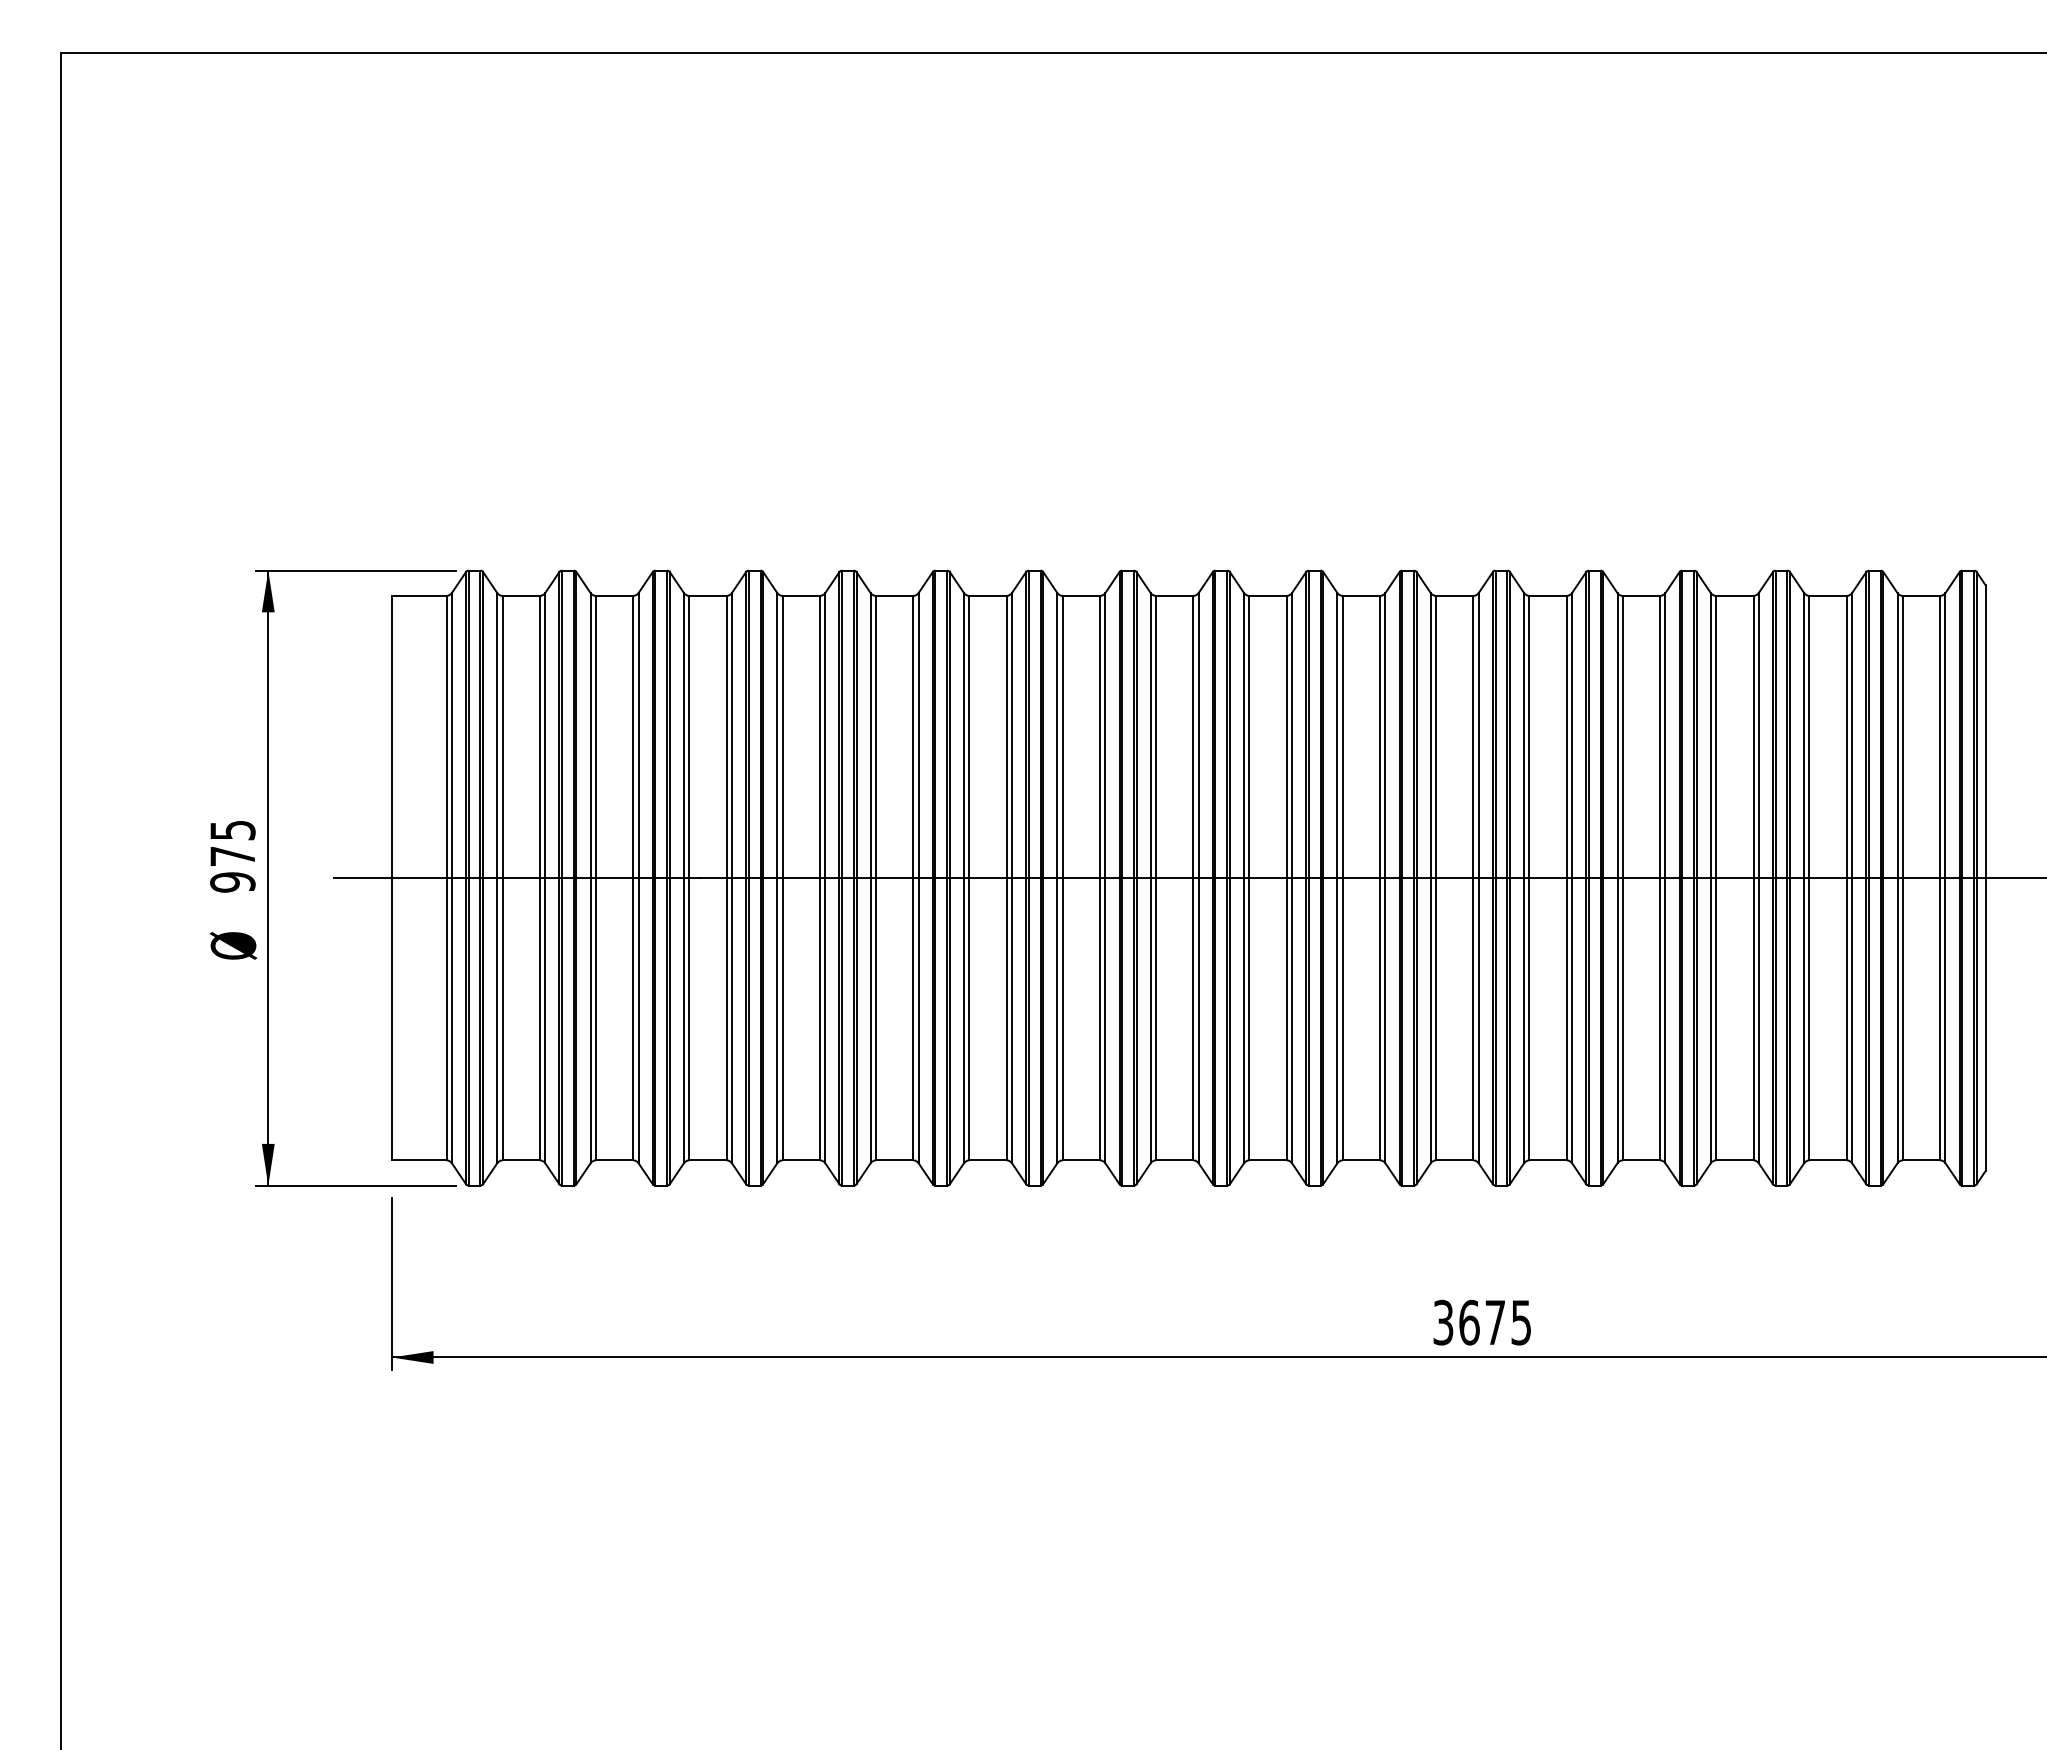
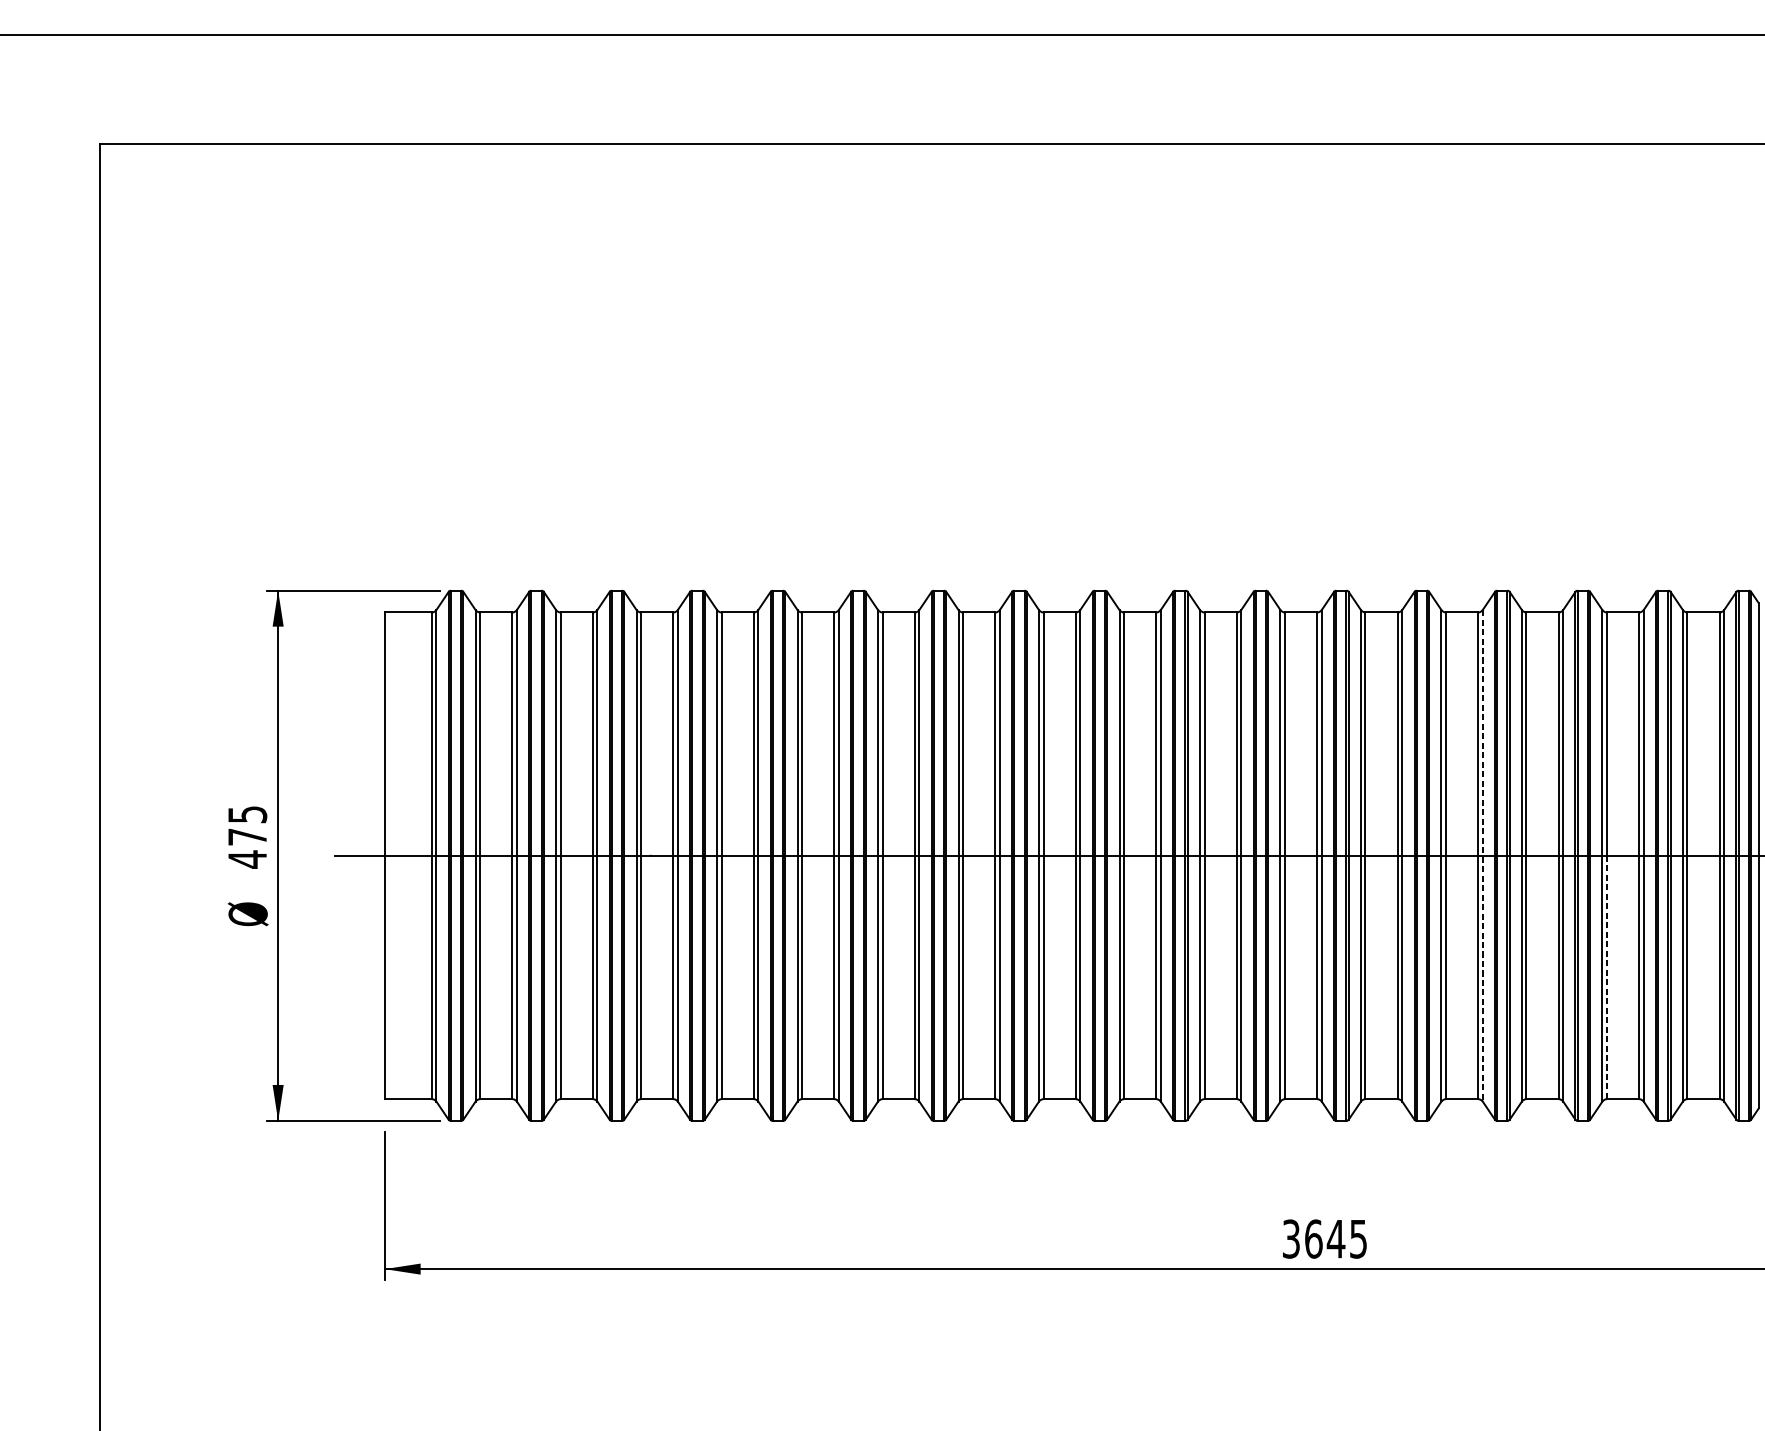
line: (1665, 878) -> (1482, 856), solid -> dashed
text: (232, 882) -> (247, 859), 975 -> 475
line: (1809, 1019) -> (1606, 977), solid -> dashed
text: (1495, 1322) -> (1336, 1238), 3675 -> 3645

